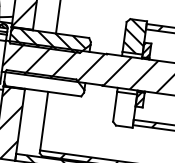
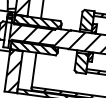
hatch: (44, 83) -> (34, 47), added
hatch: (124, 108) -> (81, 62), added

